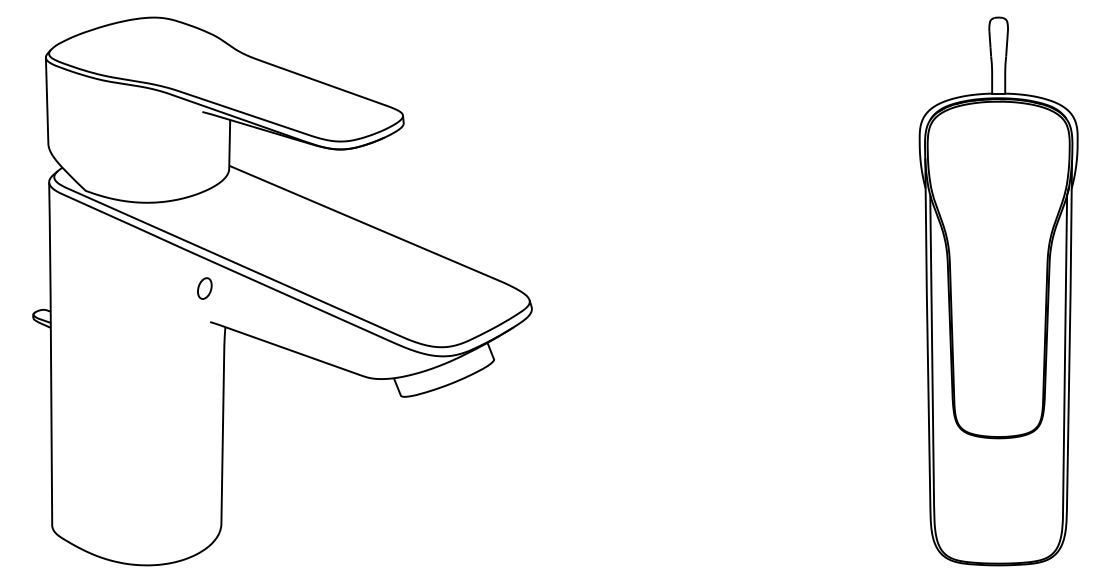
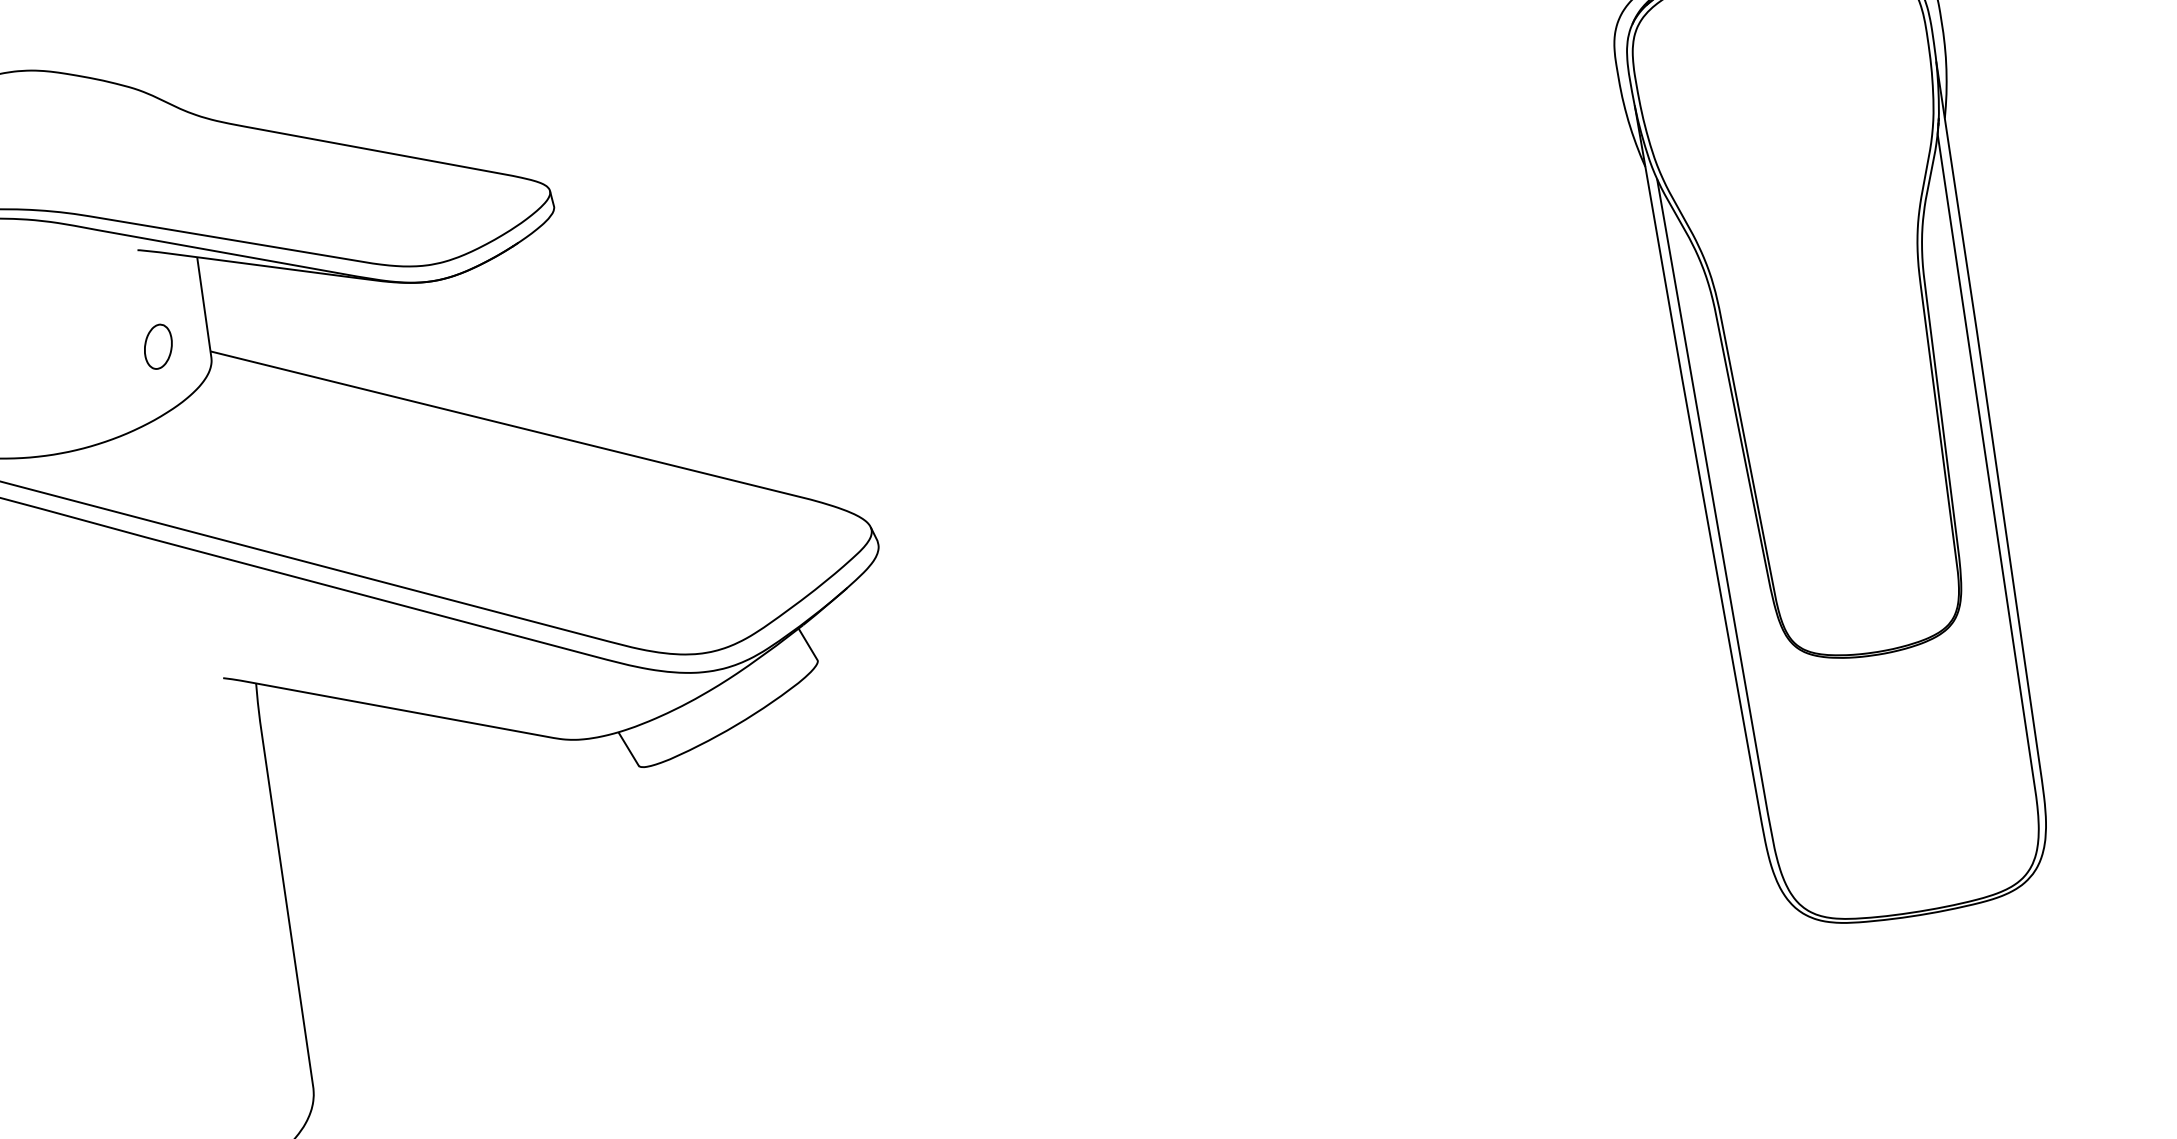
part: (204, 288) -> (157, 346), moved

